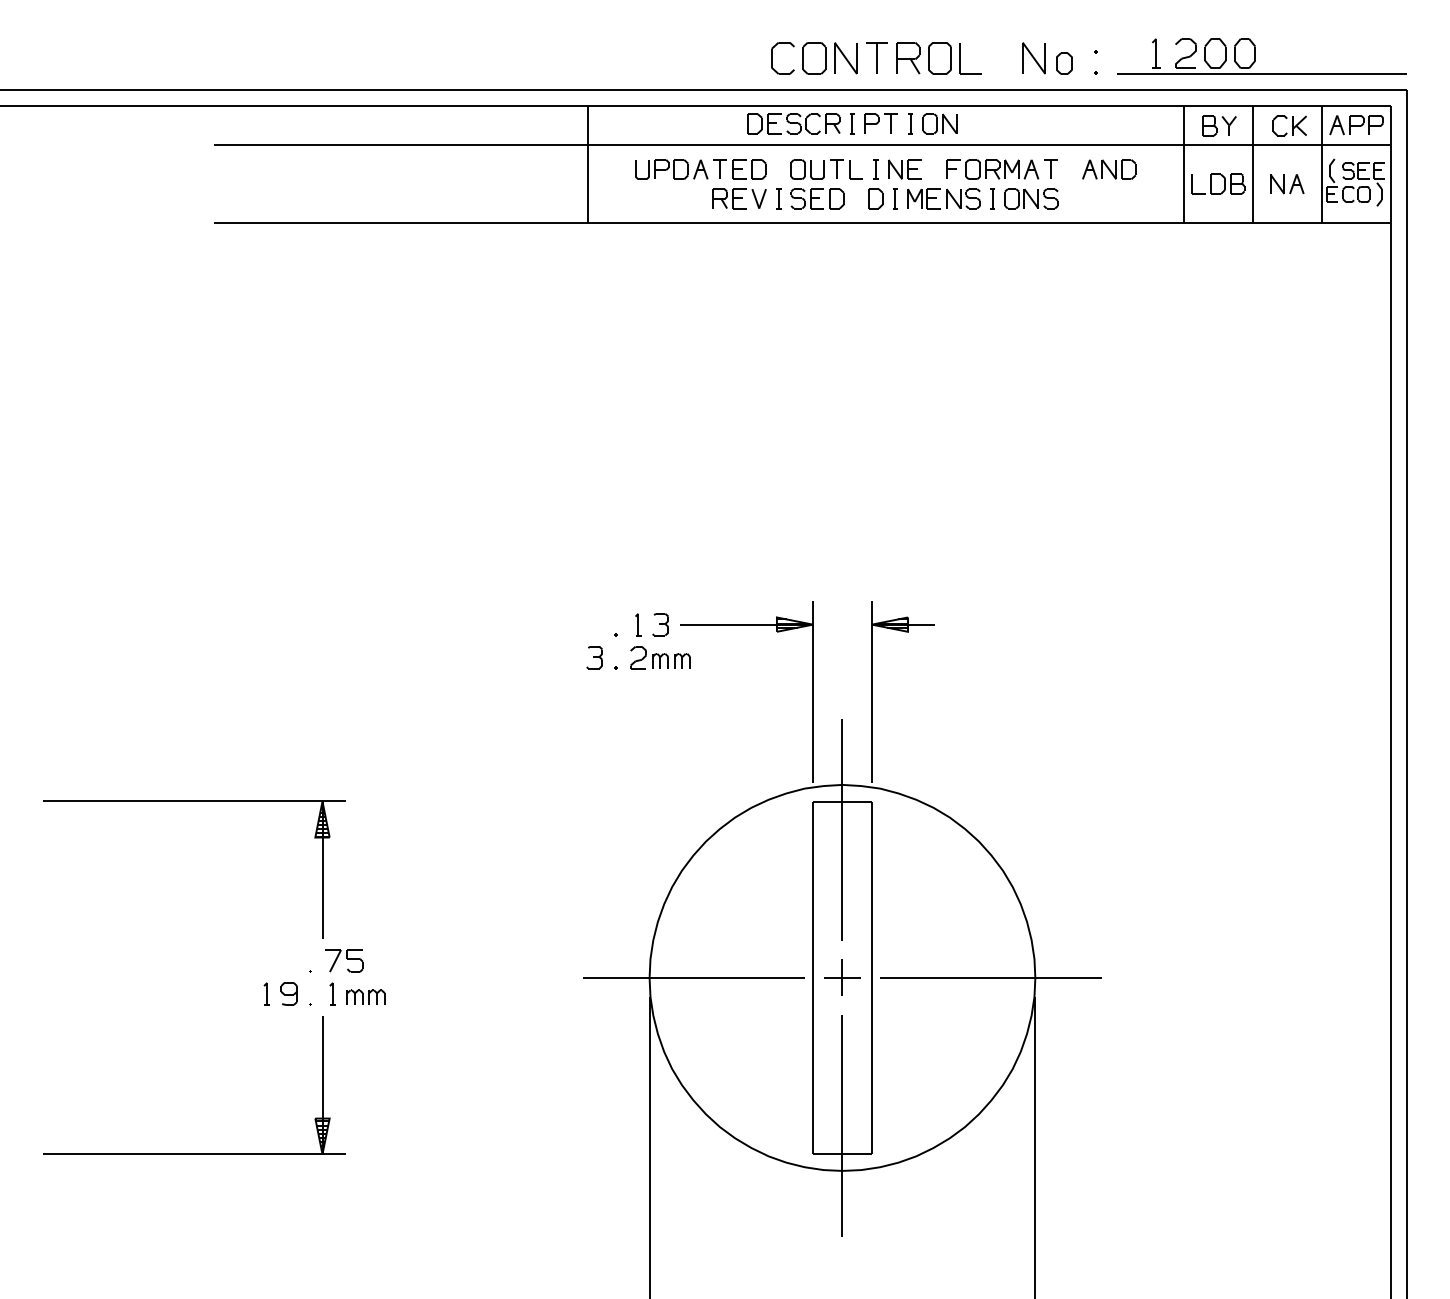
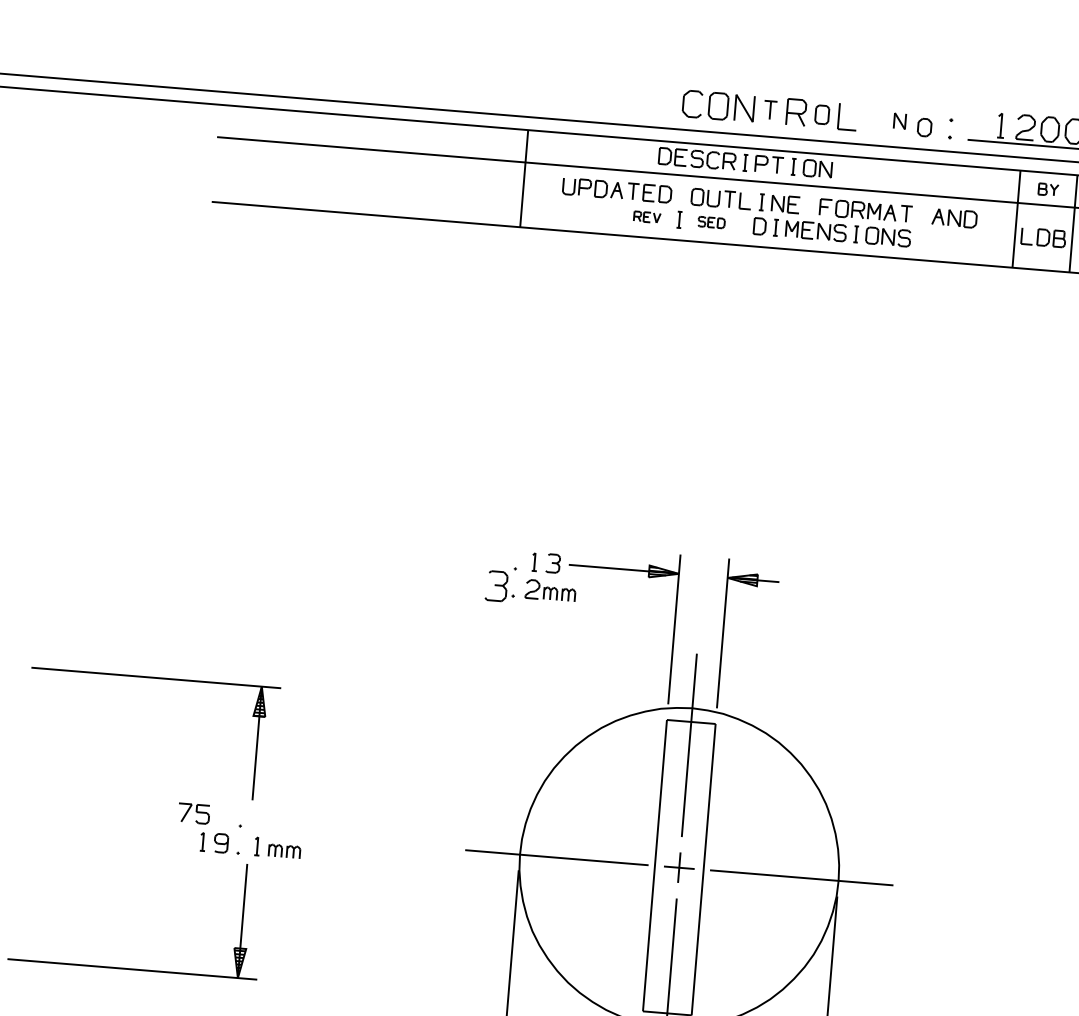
part: (876, 57) -> (769, 109), size x0.7
part: (939, 58) -> (821, 114), size x0.7
part: (1033, 58) -> (899, 121), size x0.6
part: (1219, 125) -> (1048, 189), size x0.7
part: (739, 198) -> (647, 216), size x0.6
part: (817, 198) -> (711, 222), size x0.6
part: (594, 657) -> (496, 586), size x1.6
part: (344, 960) -> (194, 813), moved

